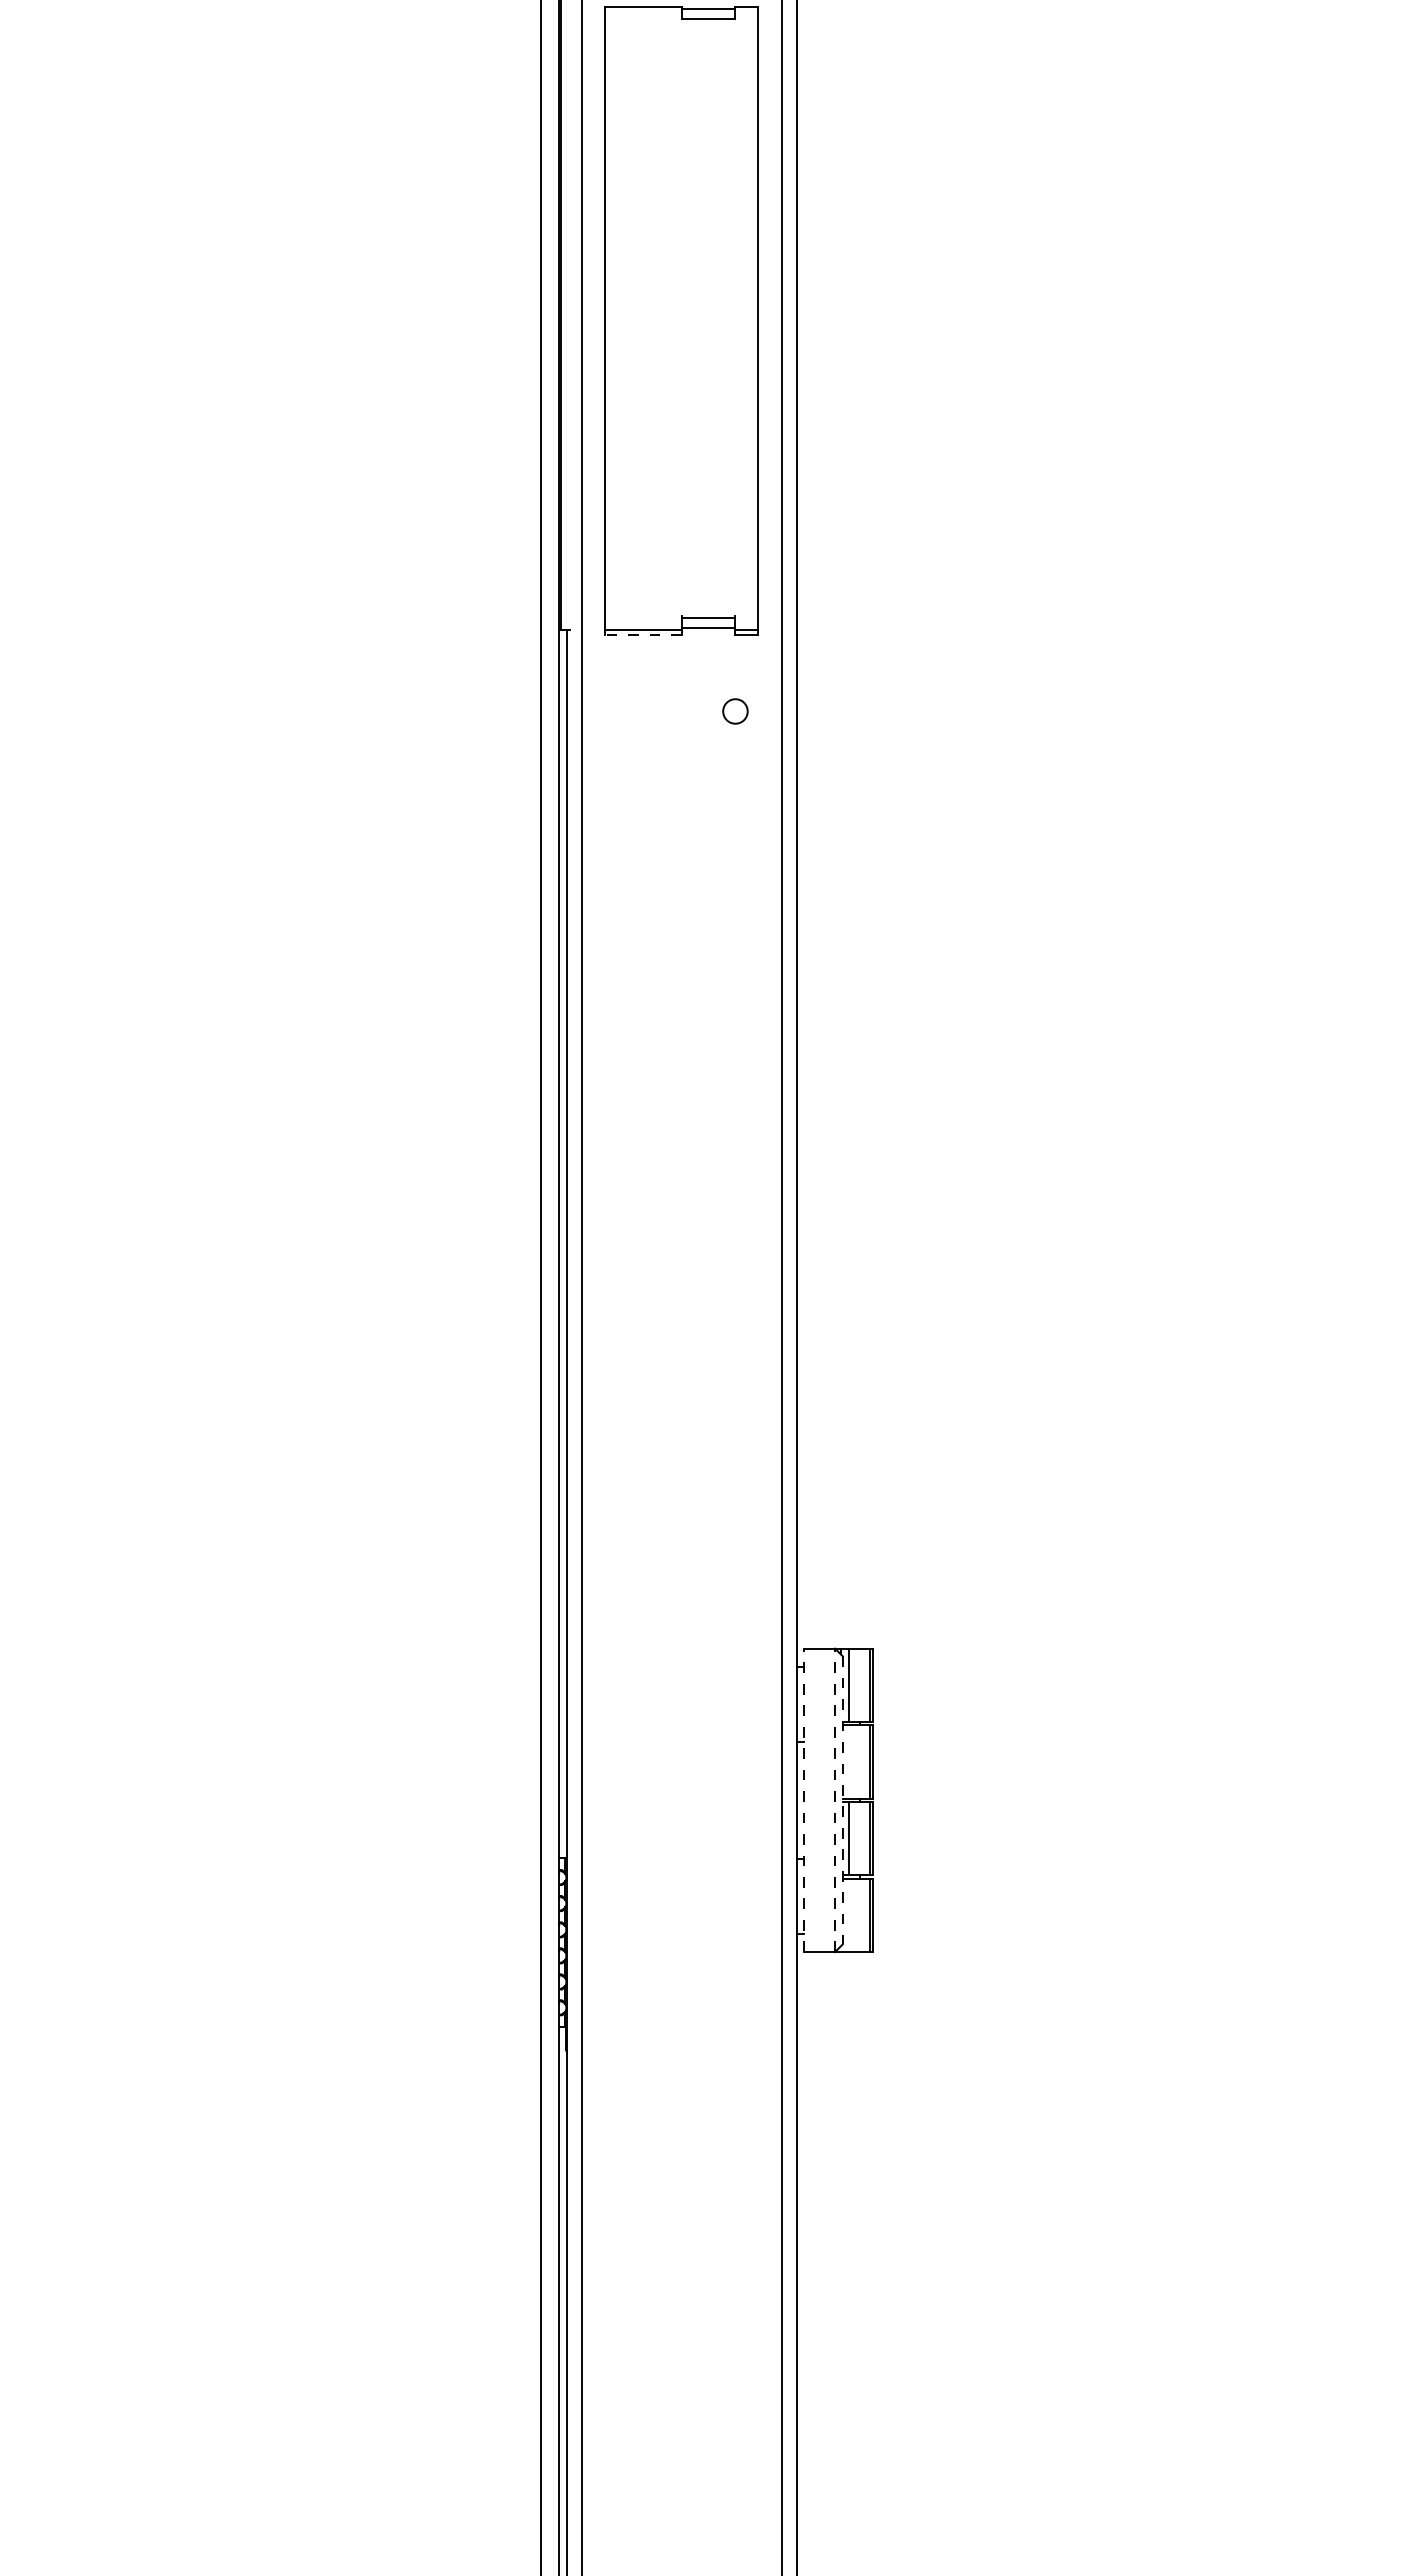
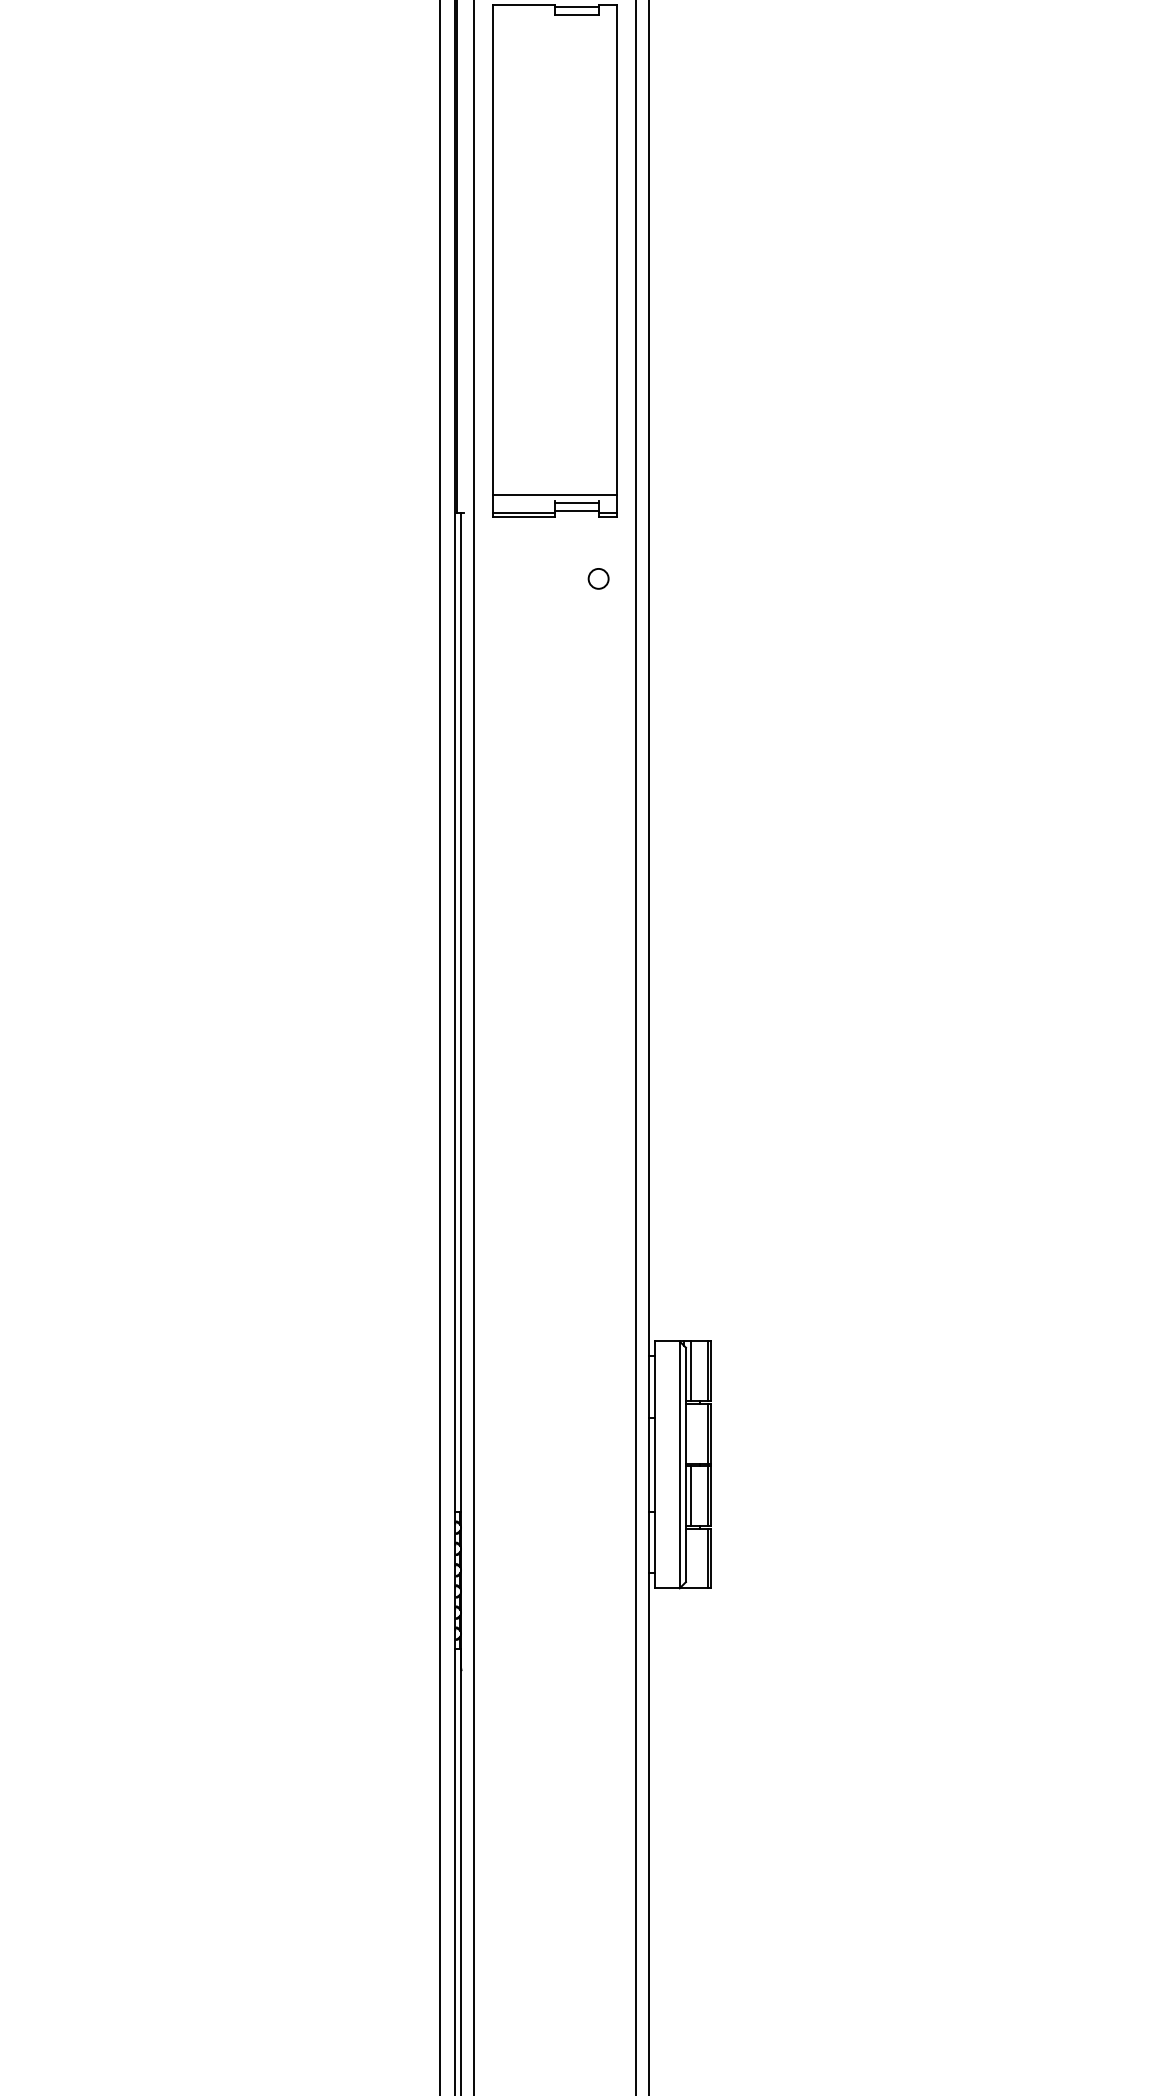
line: (681, 608) -> (554, 495), added
line: (643, 634) -> (523, 516), dashed -> solid
line: (804, 1800) -> (654, 1465), dashed -> solid
line: (835, 1800) -> (680, 1465), dashed -> solid
line: (842, 1800) -> (685, 1465), dashed -> solid

